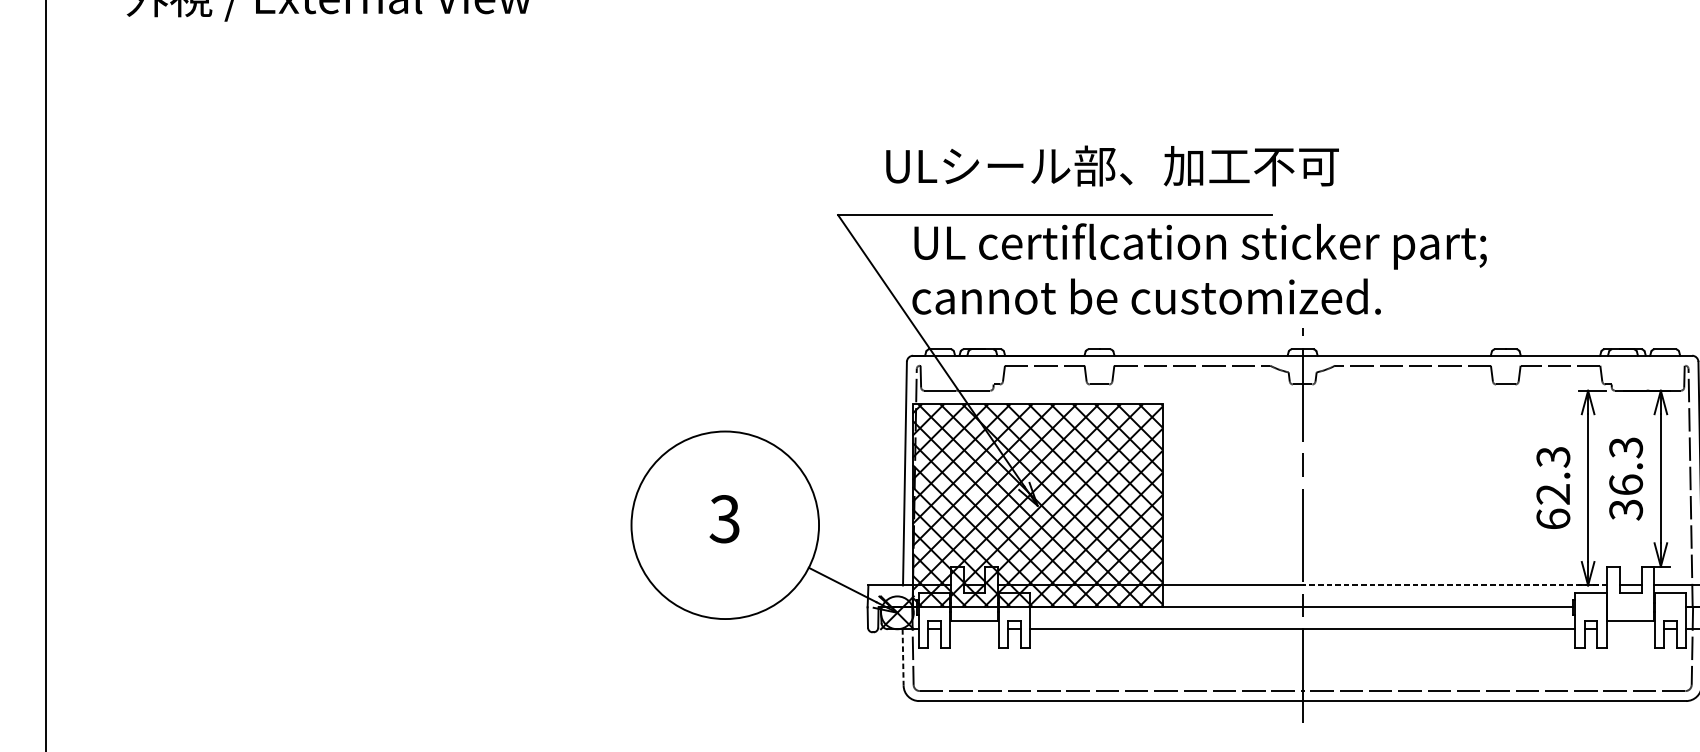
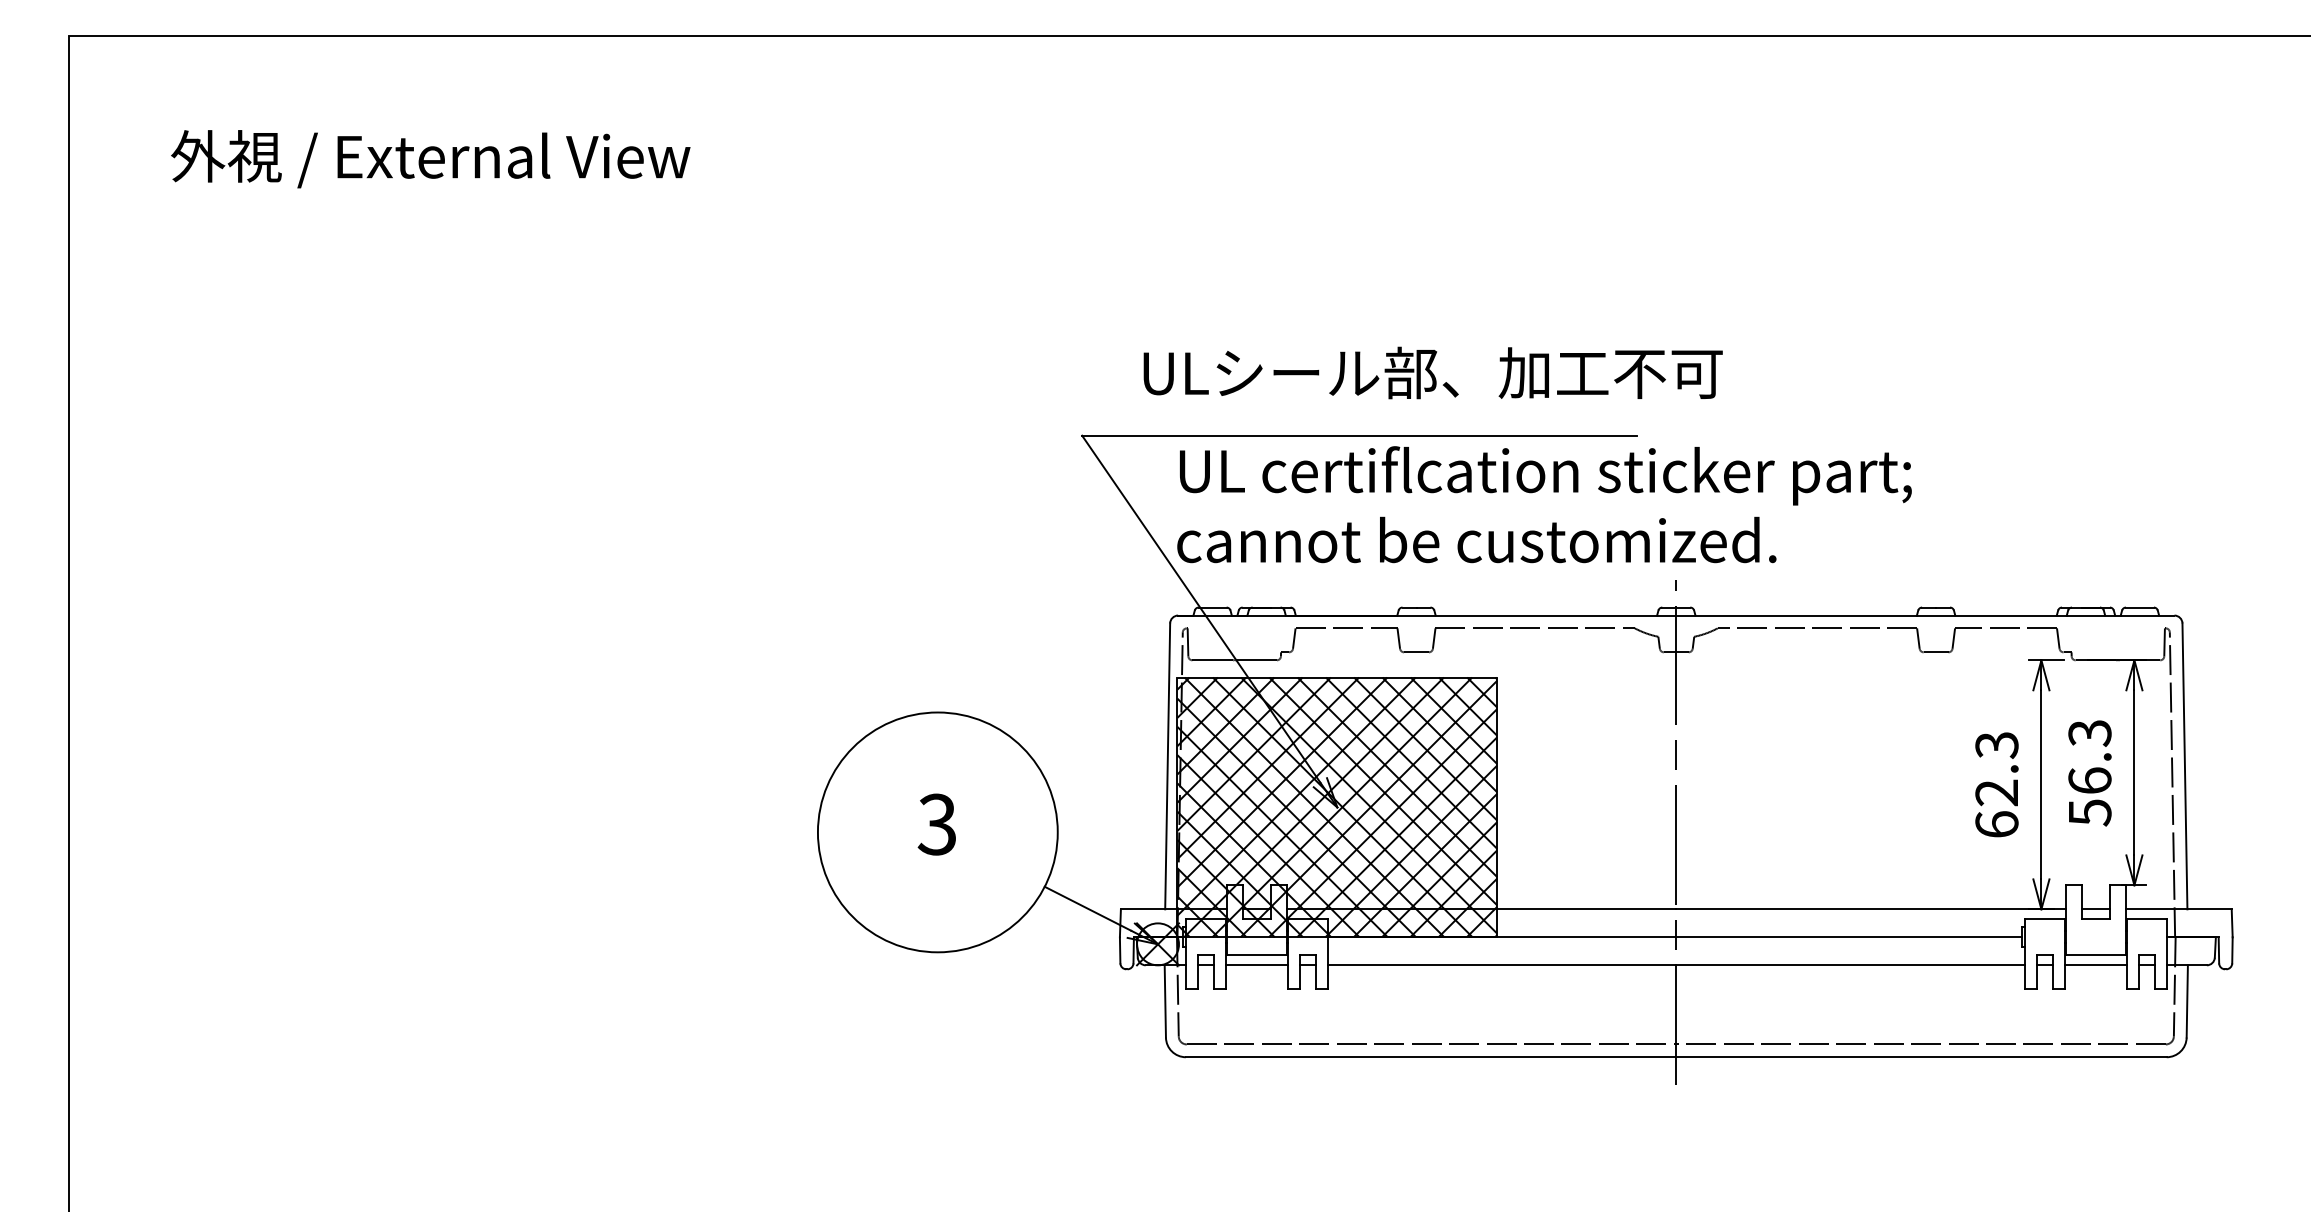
text: (1625, 509) -> (2089, 812), 36.3 -> 56.3
line: (1455, 585) -> (1871, 909), dashed -> solid
line: (974, 629) -> (1256, 965), added
line: (1630, 629) -> (2095, 965), added
line: (903, 657) -> (1165, 1001), dashed -> solid

